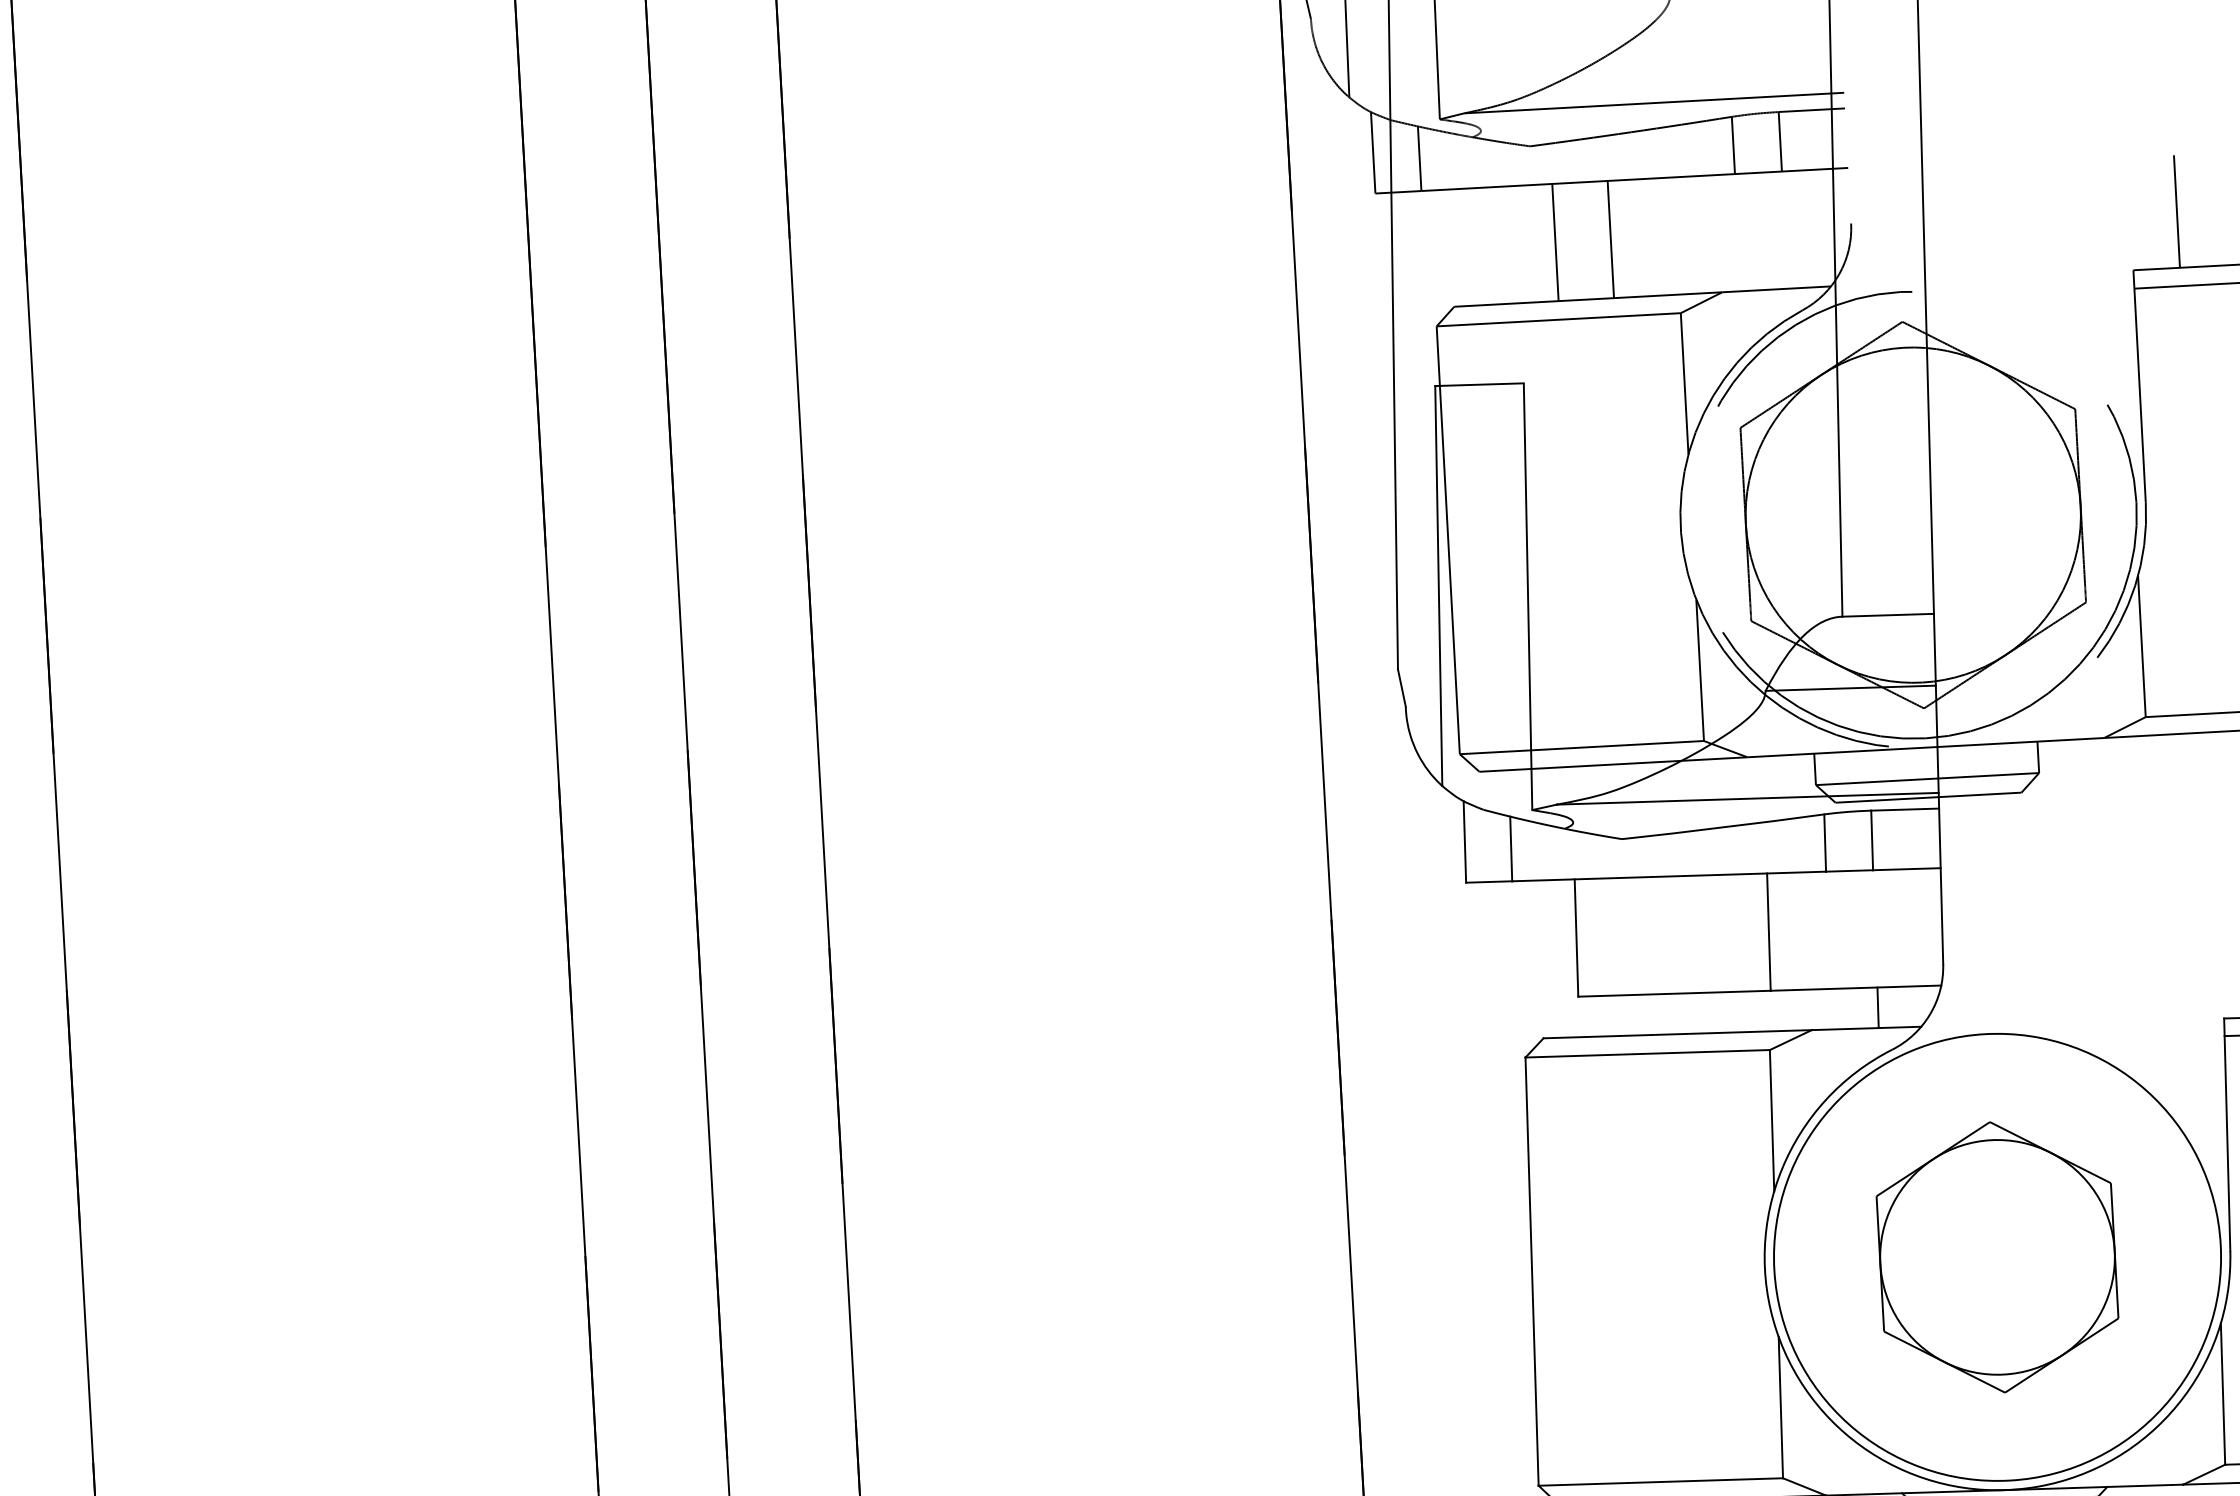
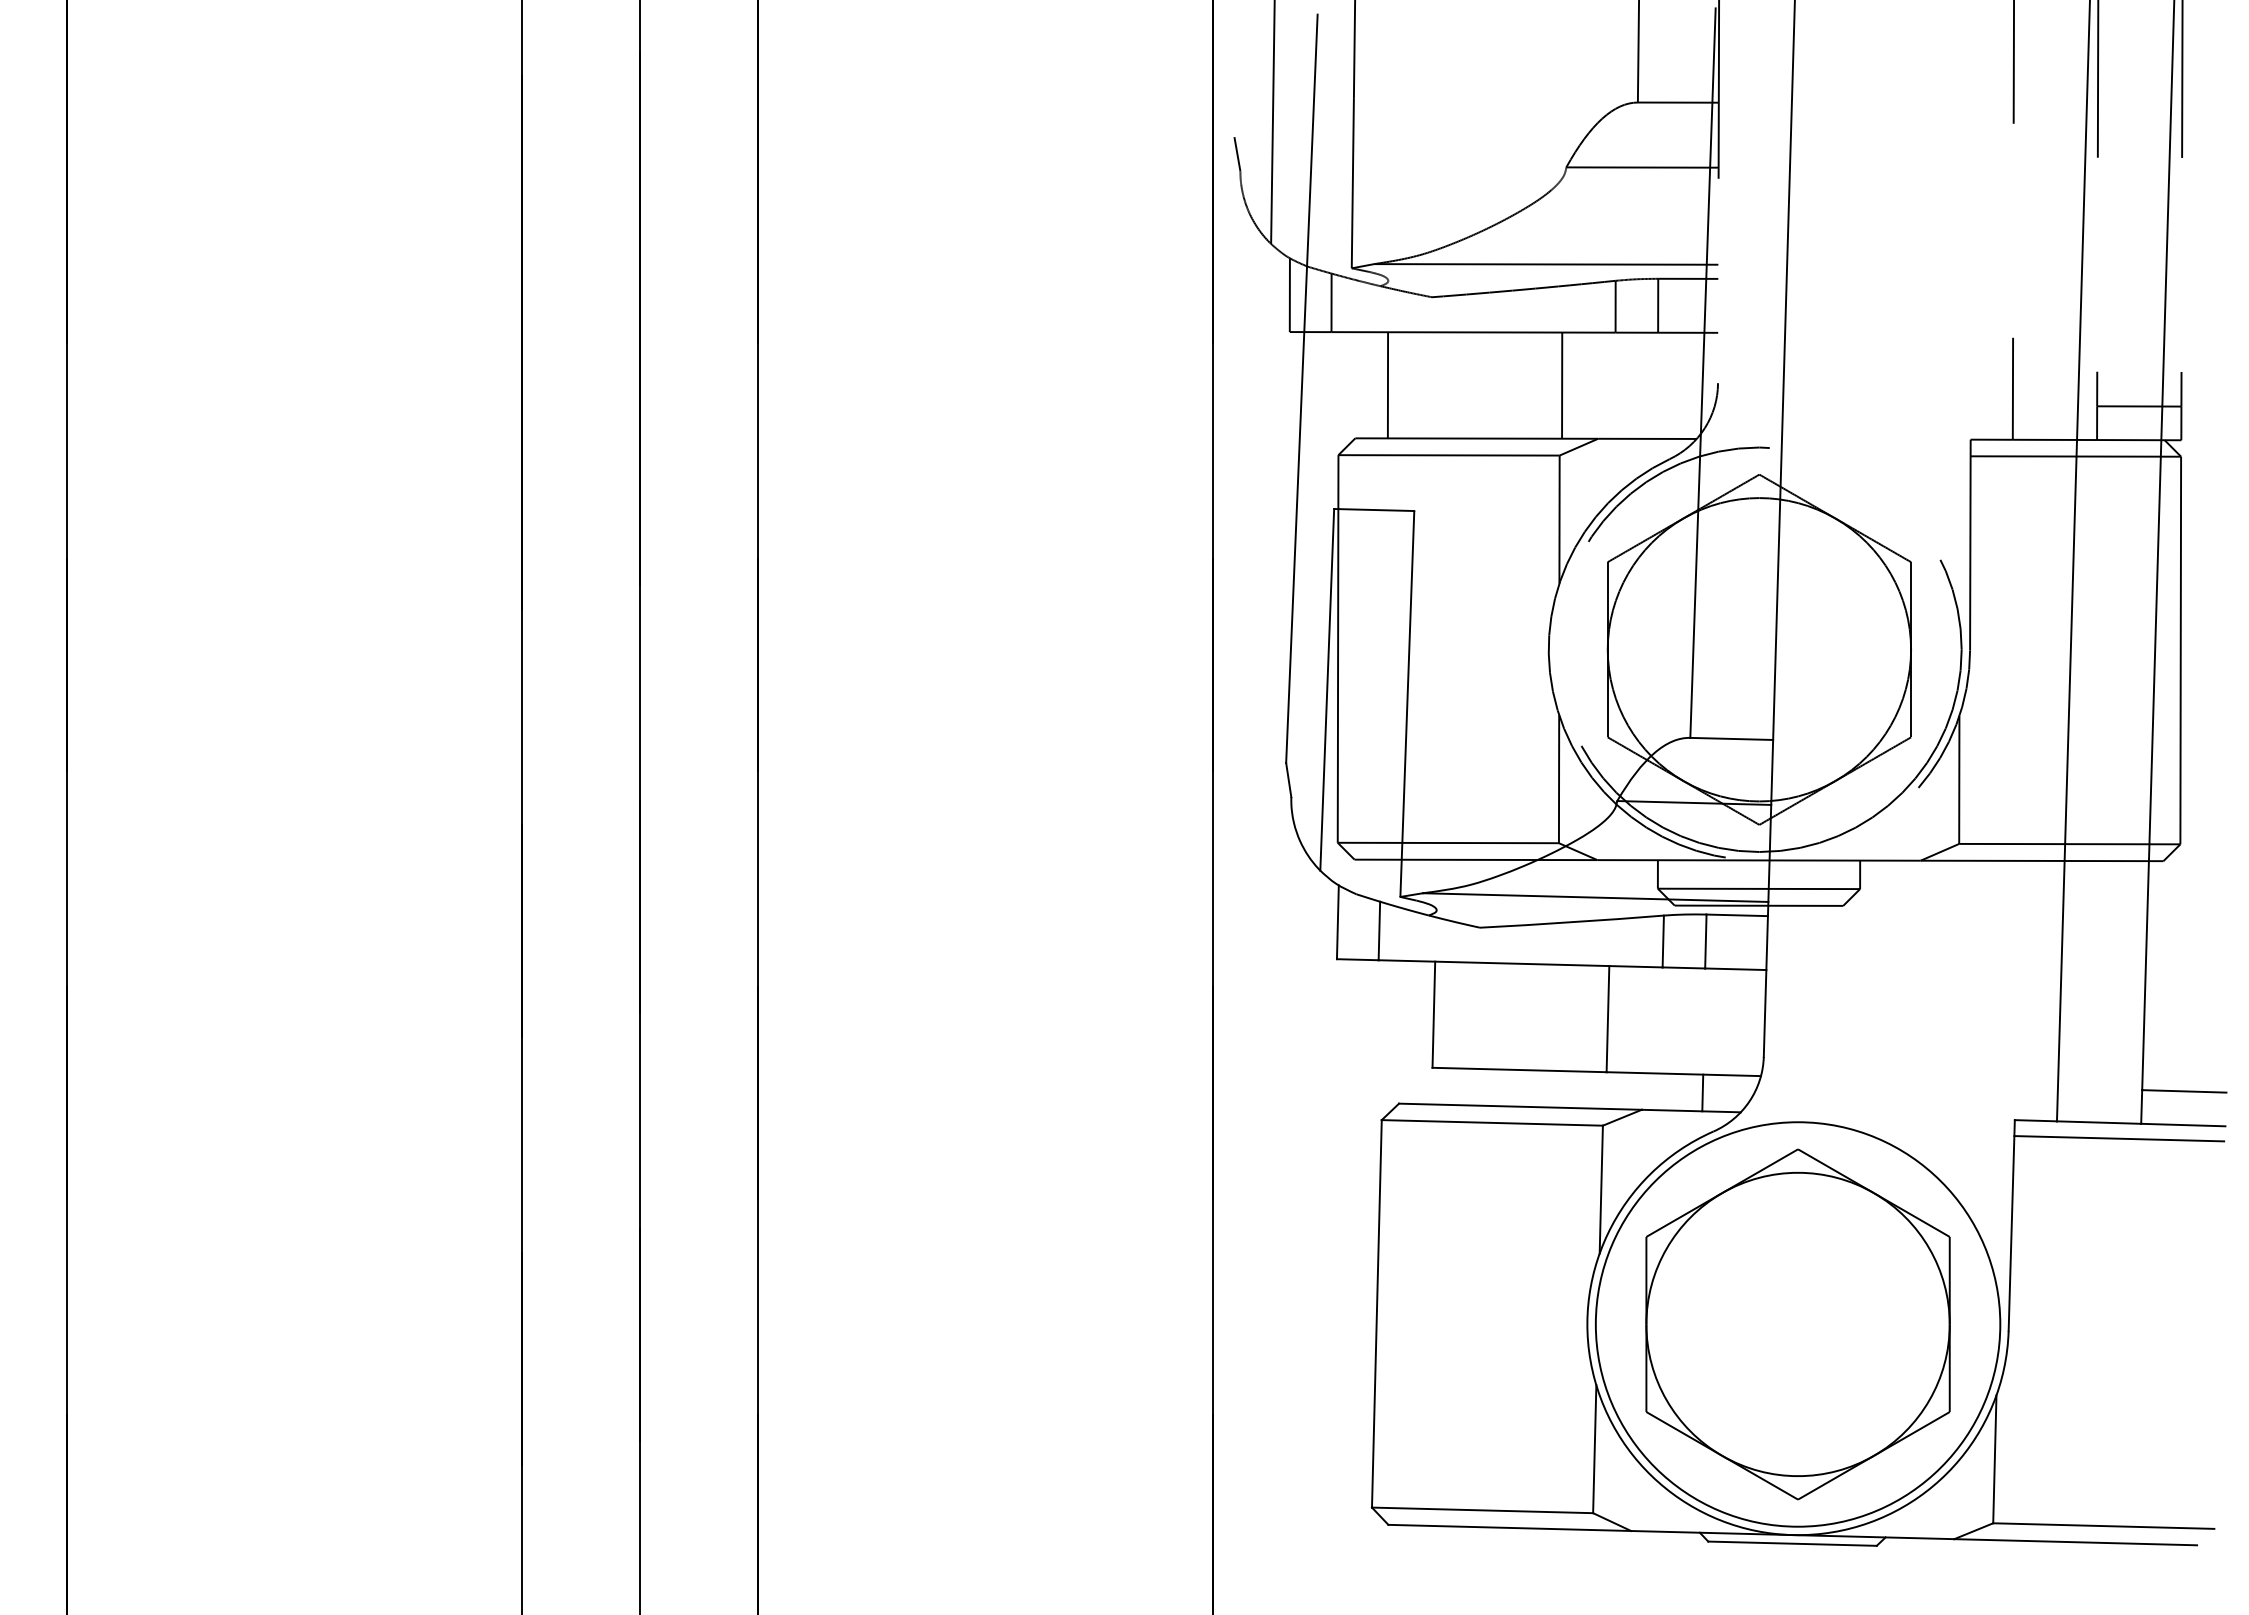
line: (1611, 239) -> (1562, 385), moved
line: (1554, 242) -> (1387, 385), moved
part: (1996, 1257) -> (1797, 1324), size x1.43

